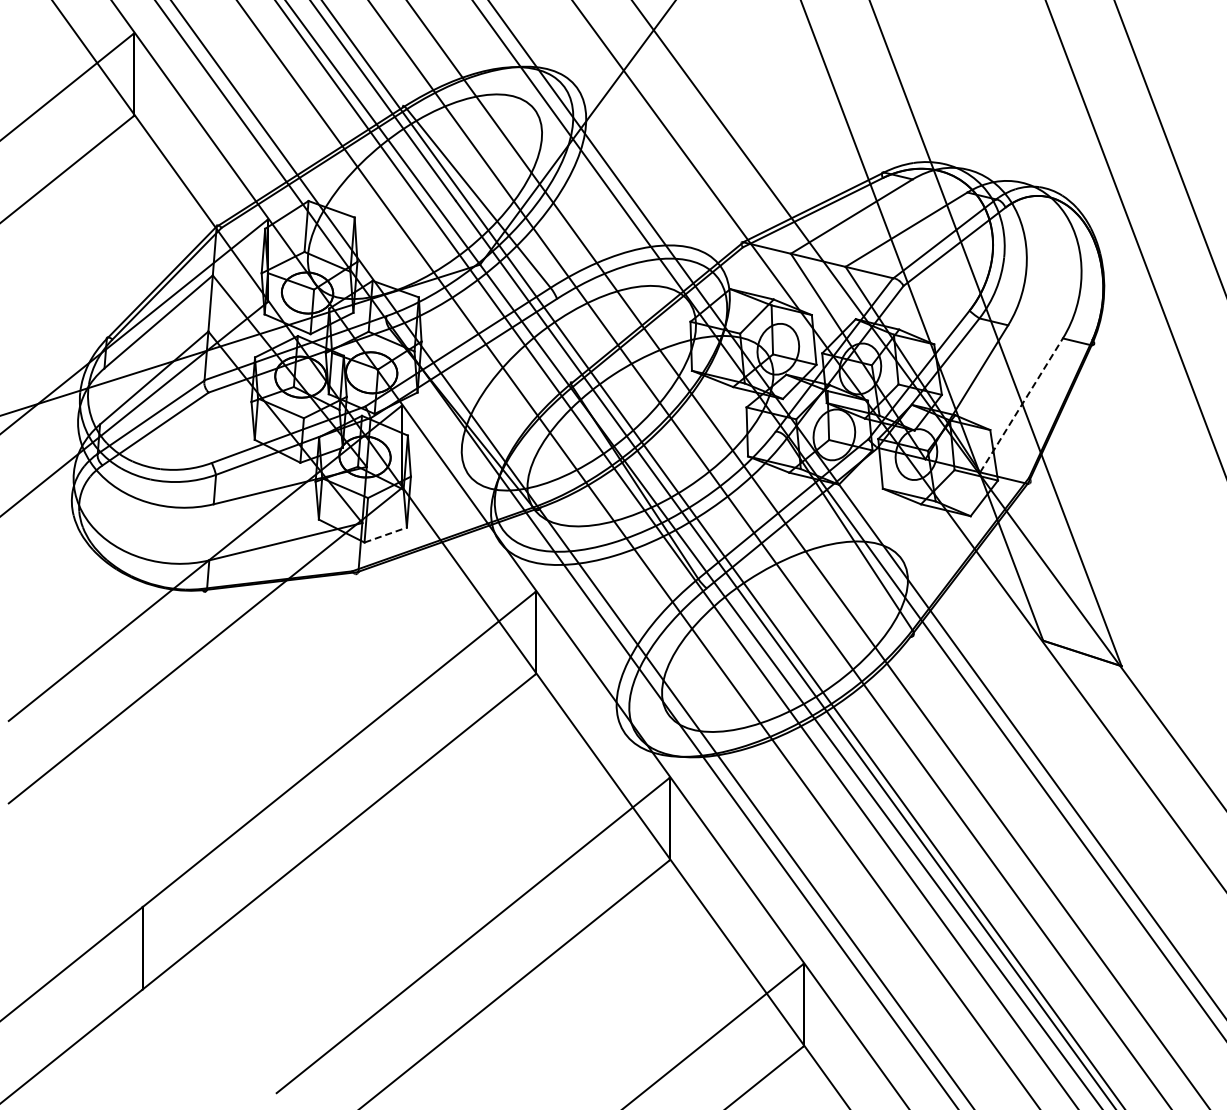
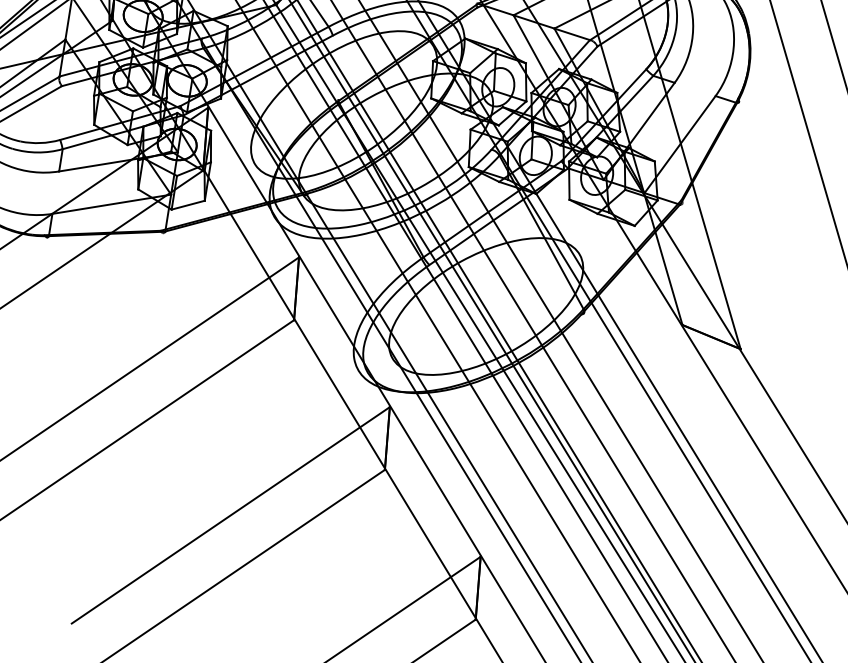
line: (1021, 405) -> (680, 144), dashed -> solid
line: (386, 534) -> (188, 204), dashed -> solid

